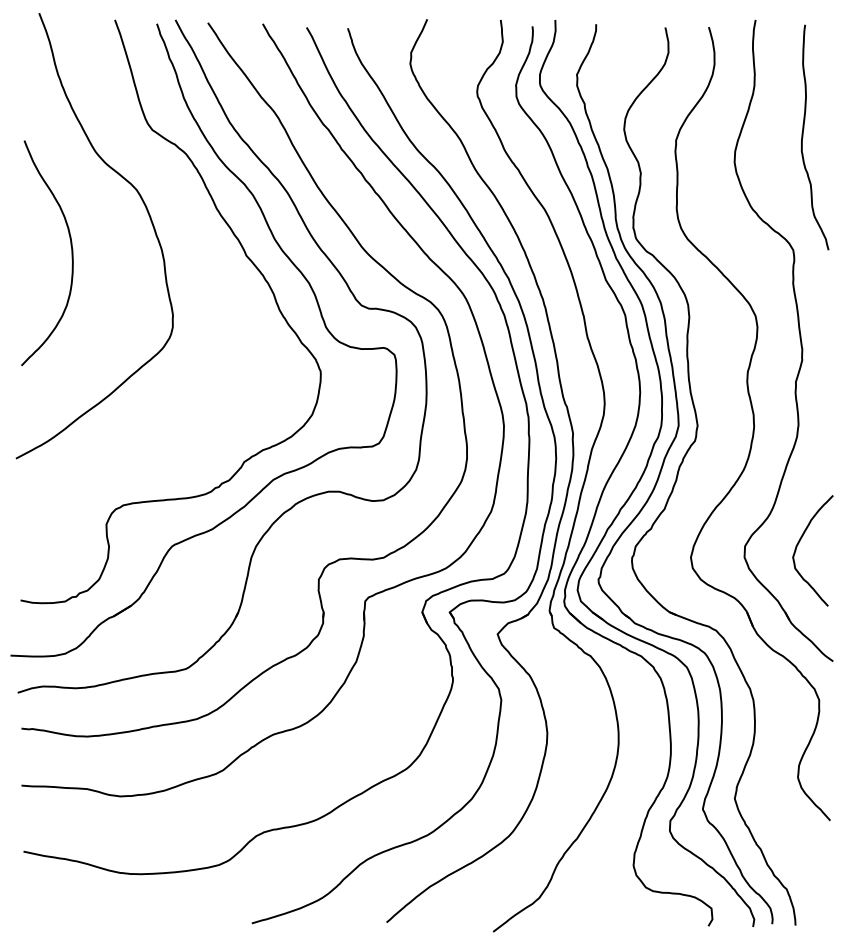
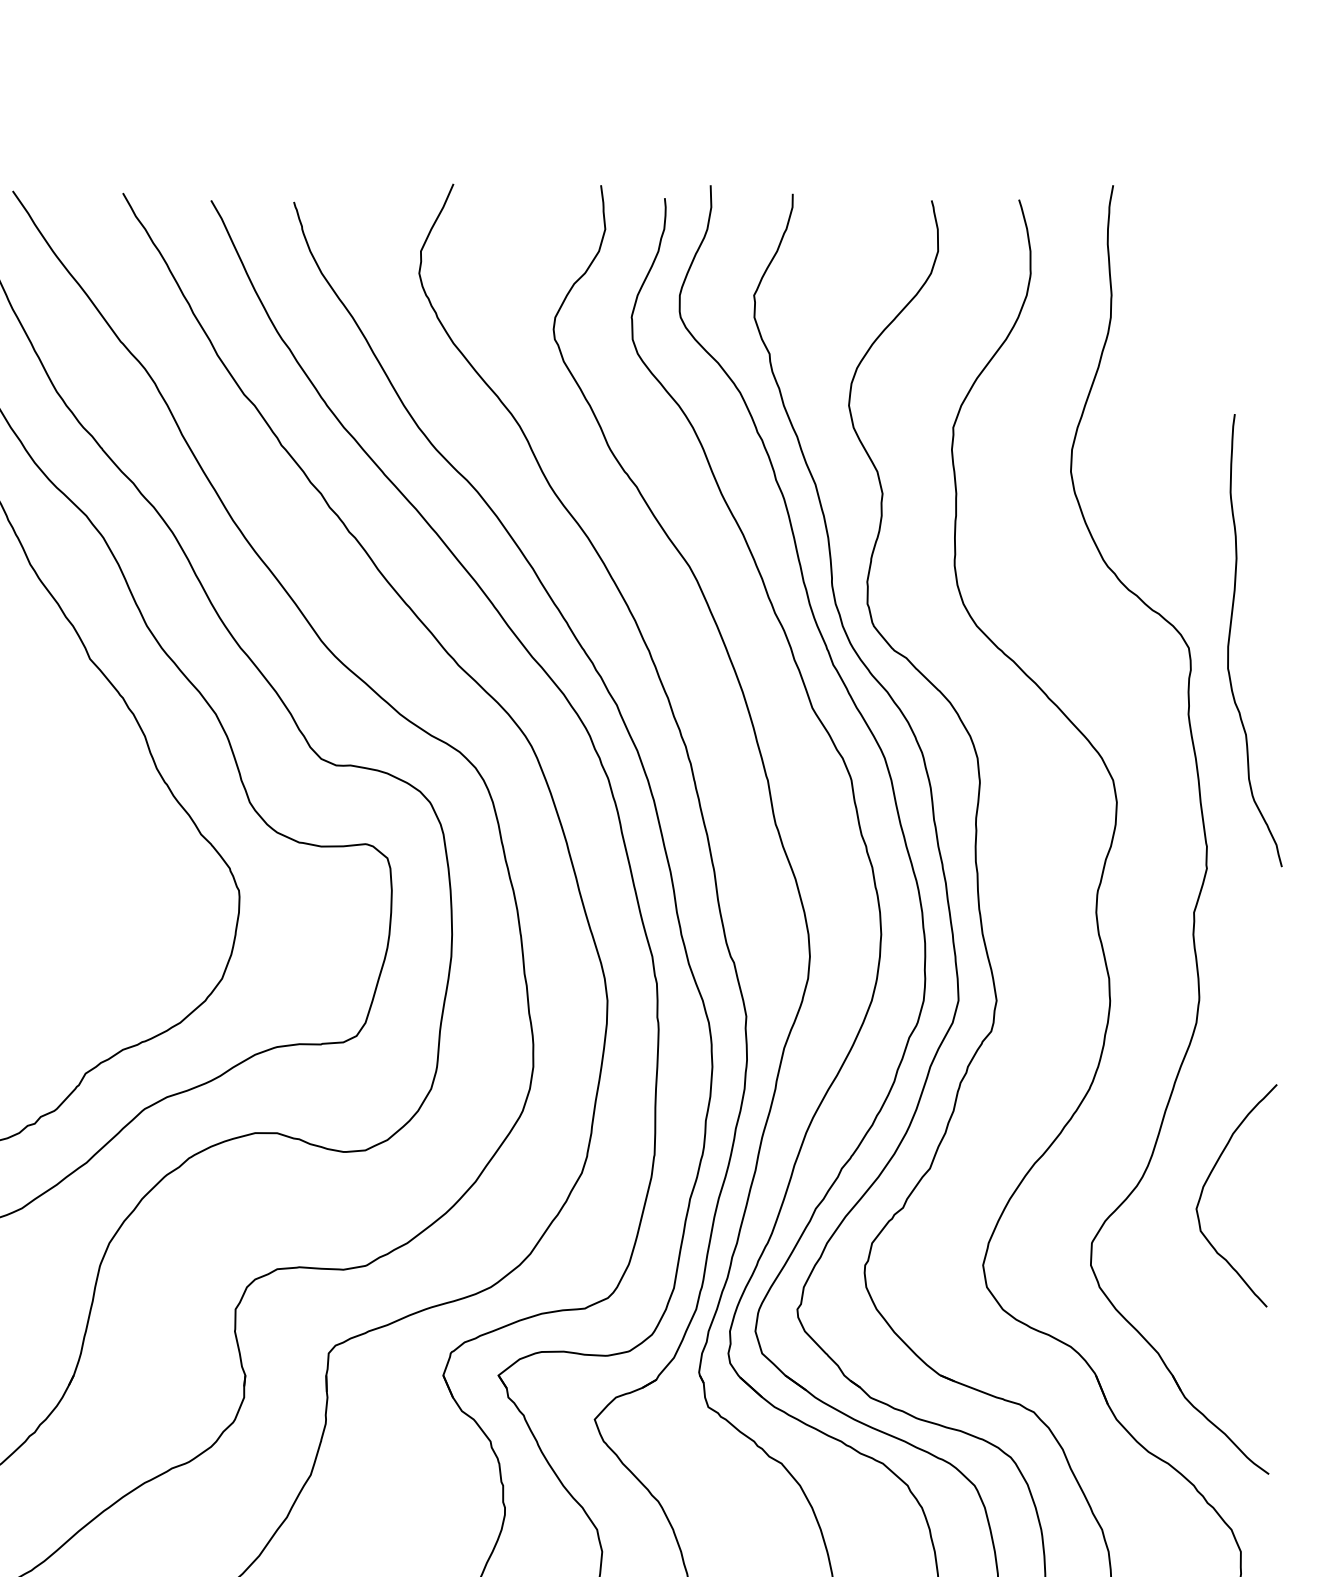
curve: (803, 137) -> (1231, 640), moved
curve: (799, 543) -> (1209, 1180), moved

